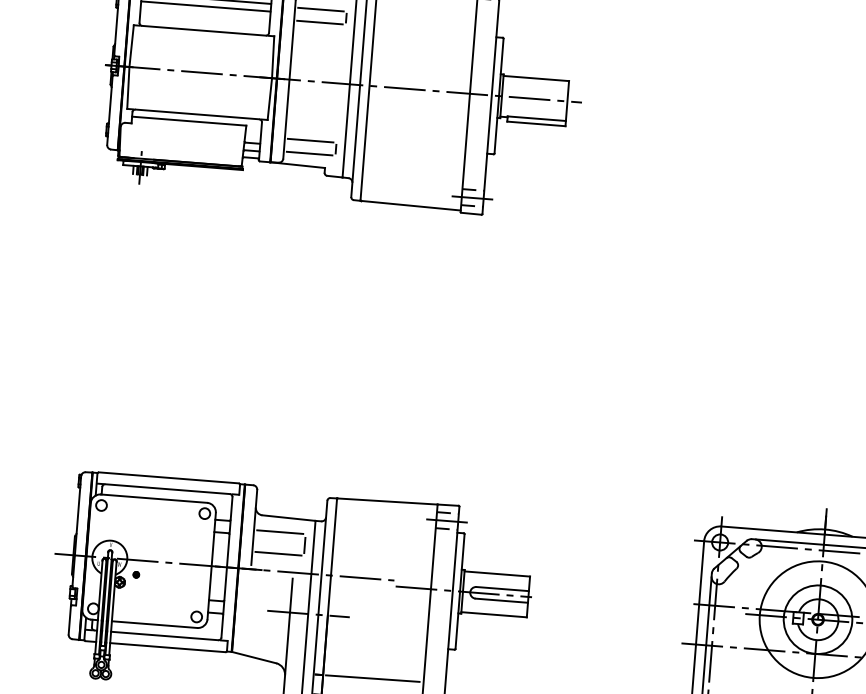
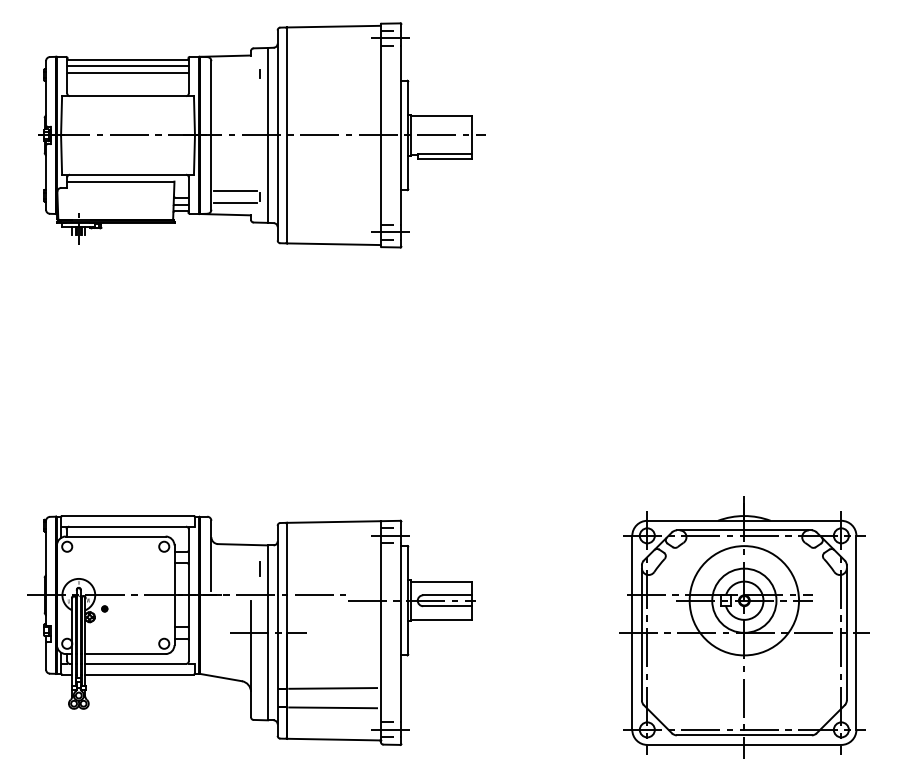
line: (320, 9) -> (235, 67), removed
line: (319, 23) -> (235, 80), removed
line: (279, 532) -> (235, 558), removed
line: (278, 553) -> (235, 578), removed

